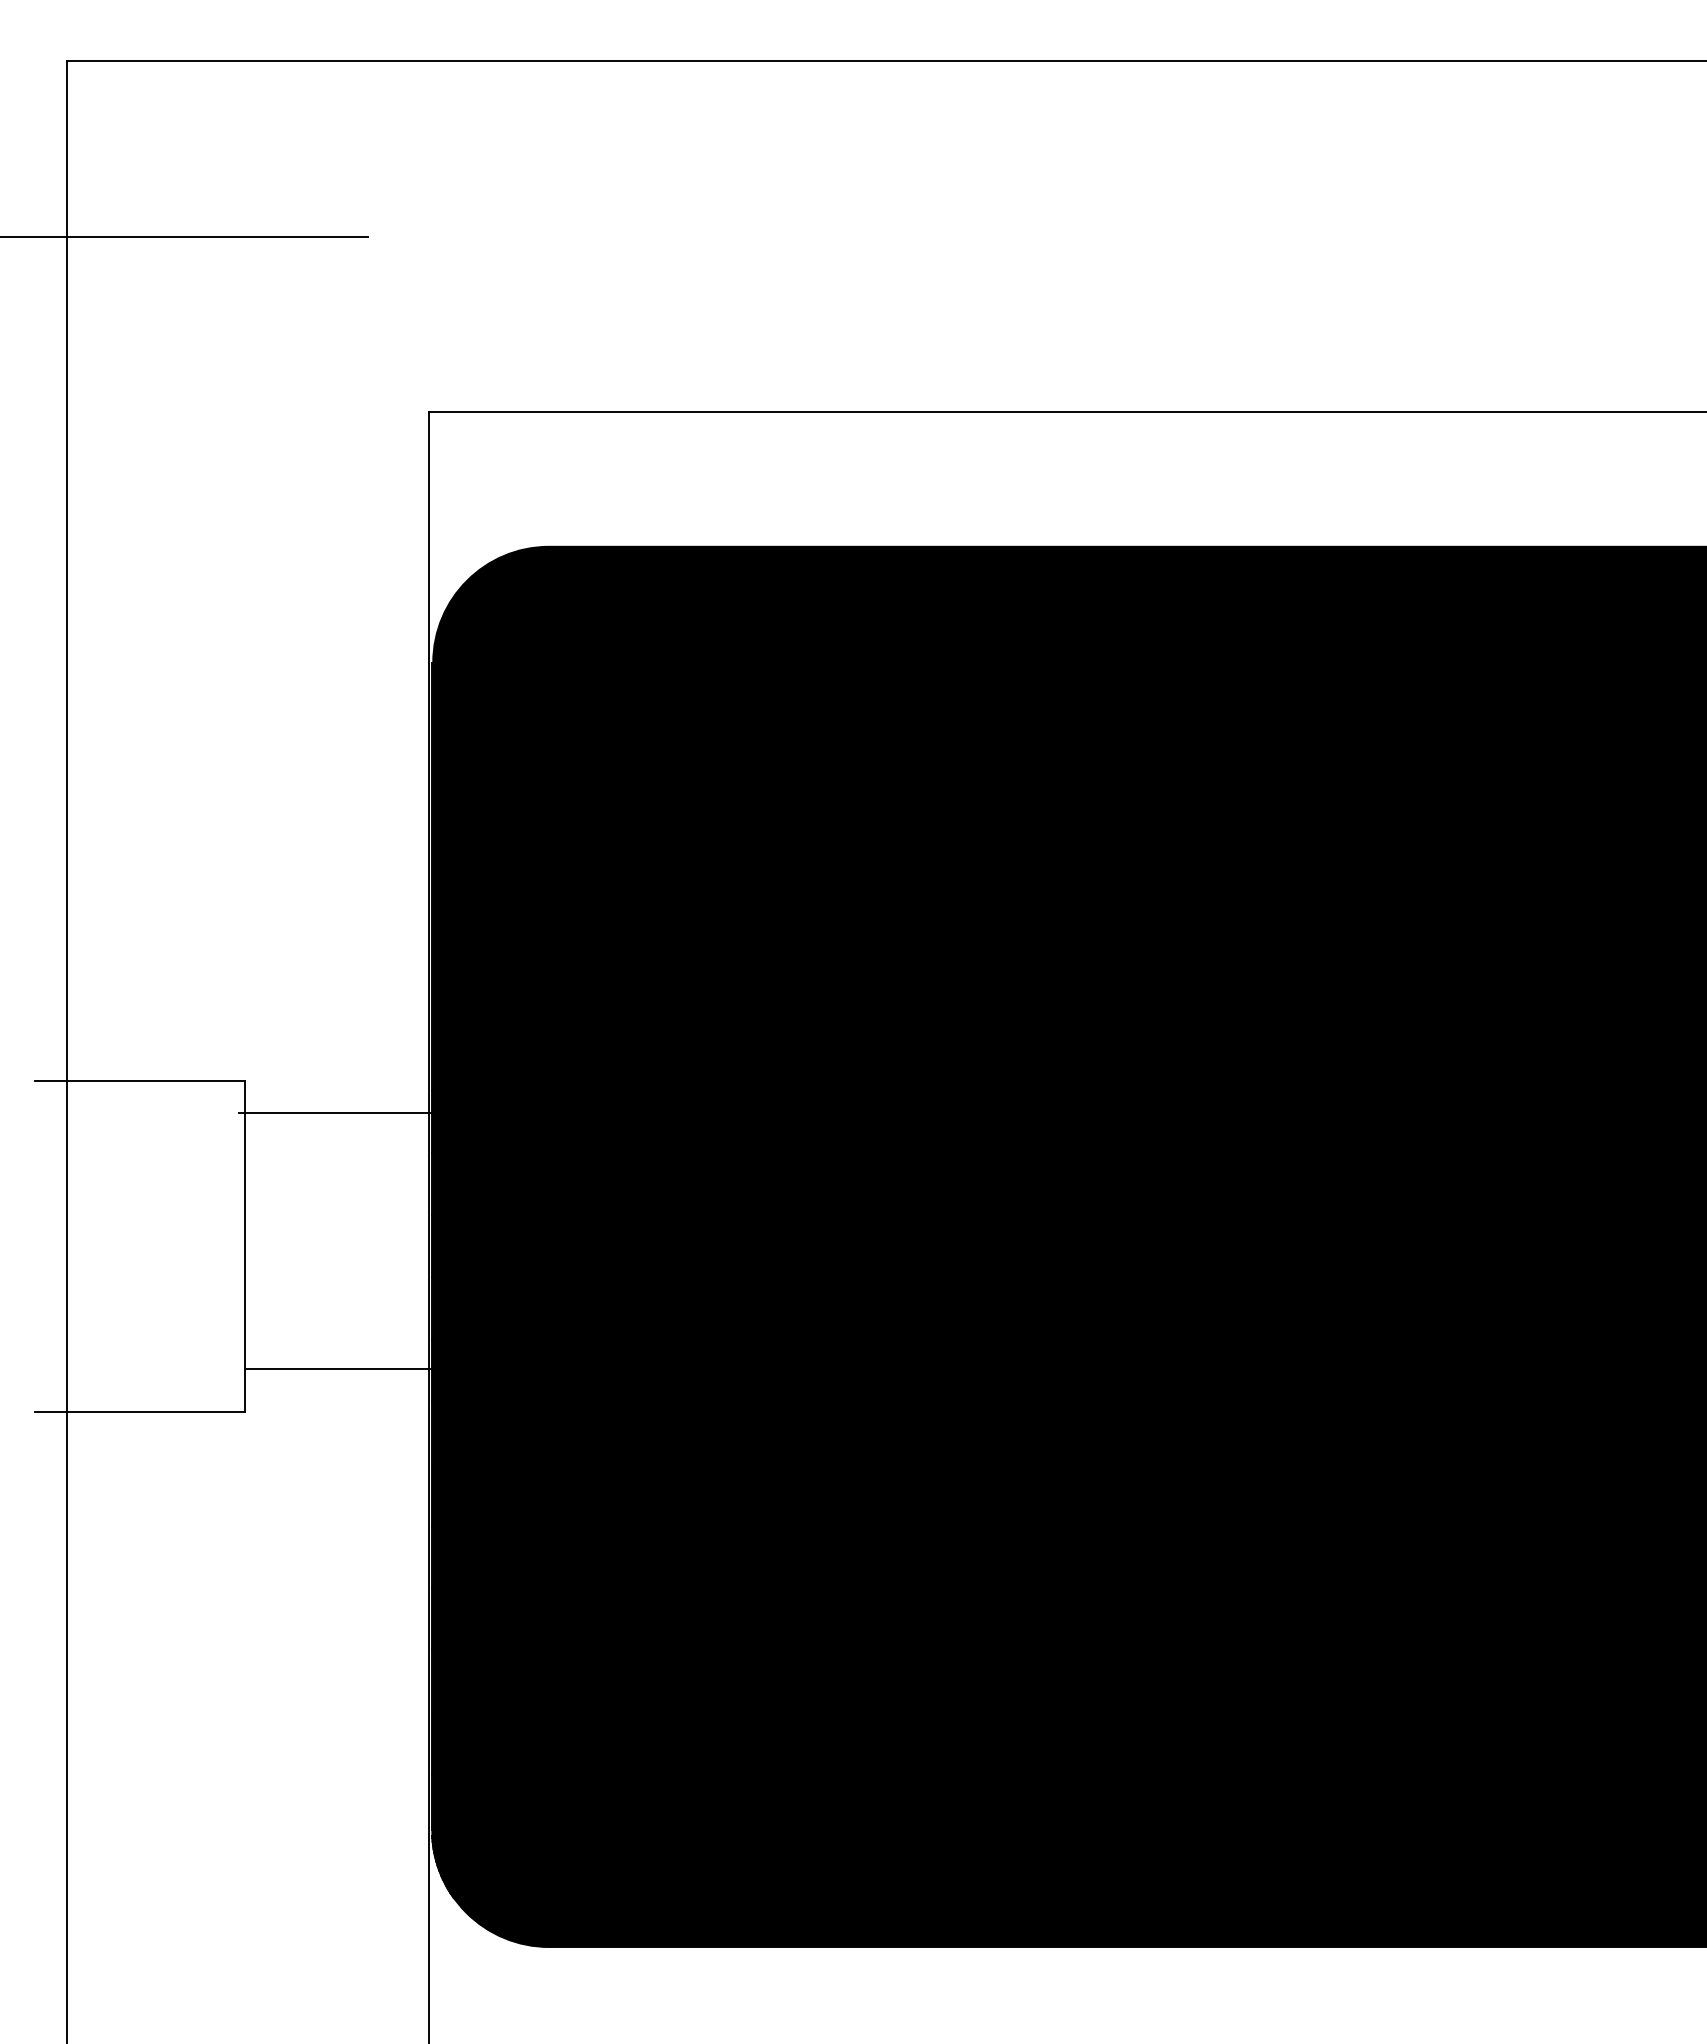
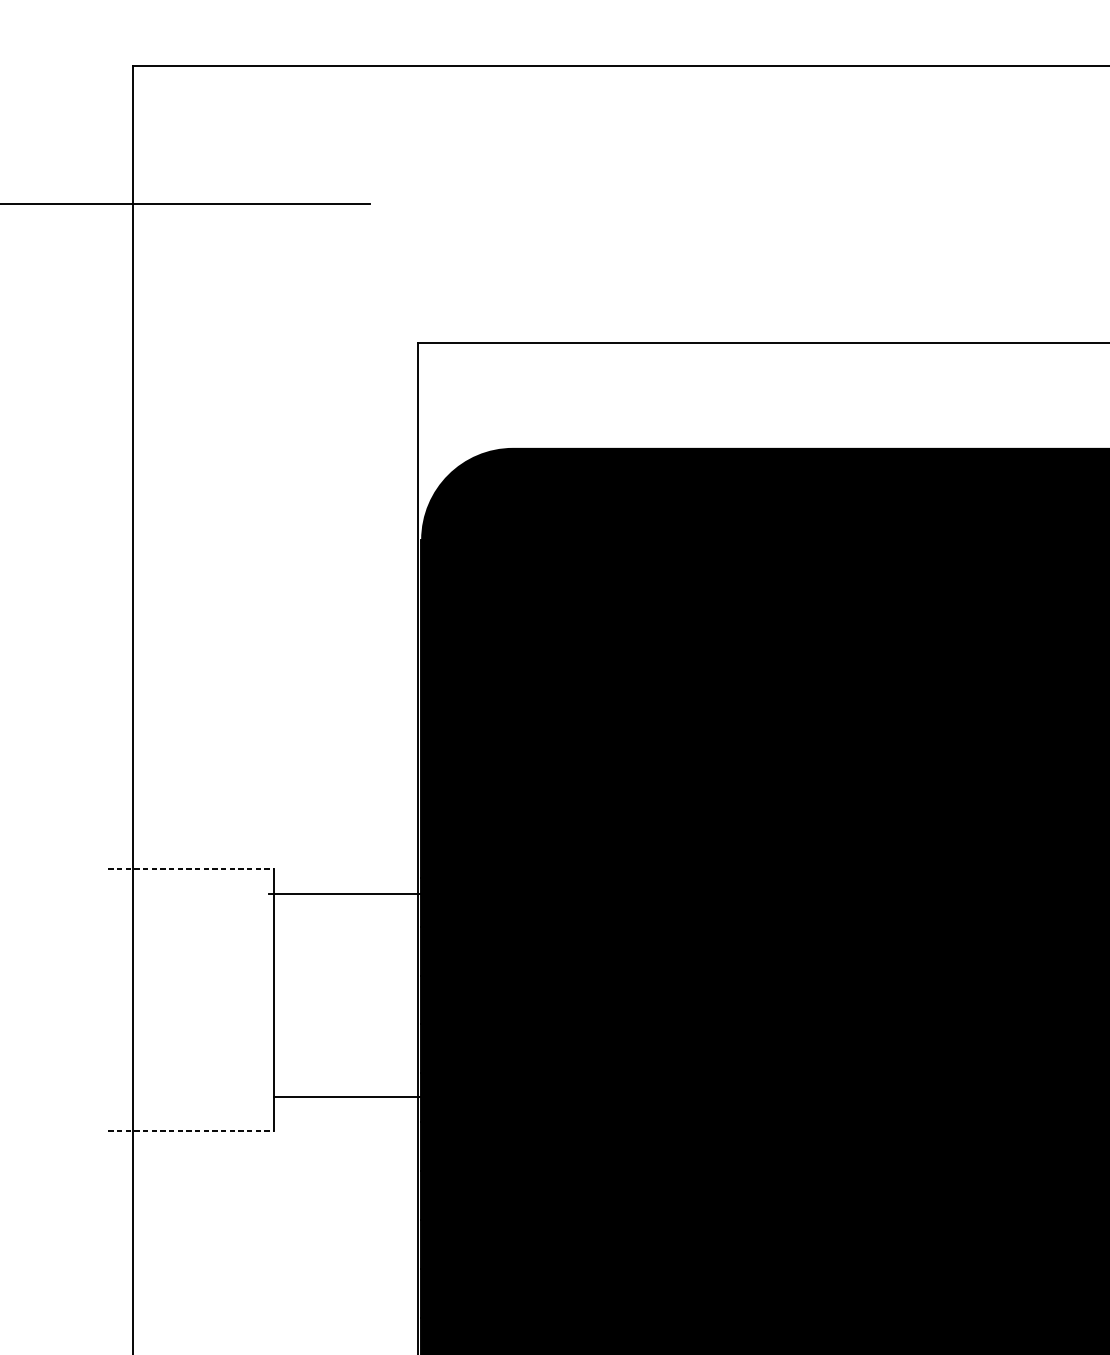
line: (140, 1080) -> (191, 869), solid -> dashed
line: (140, 1412) -> (191, 1130), solid -> dashed

